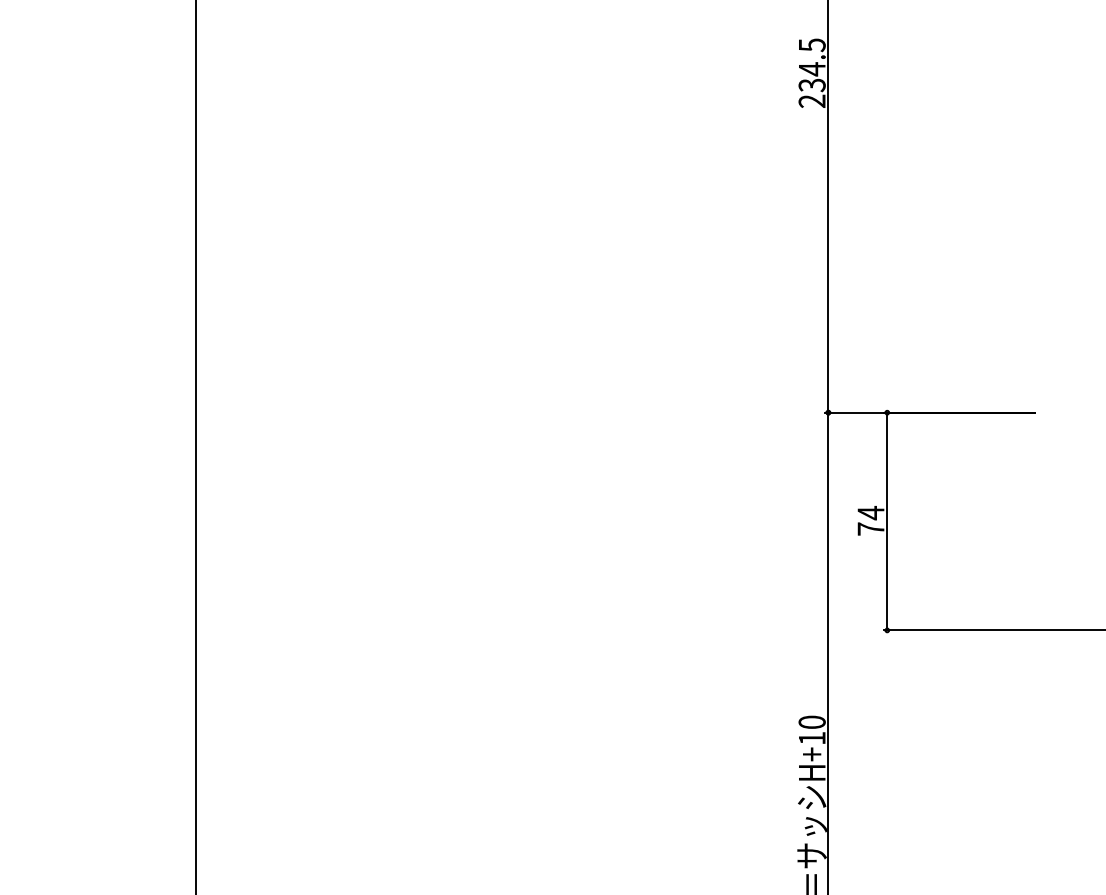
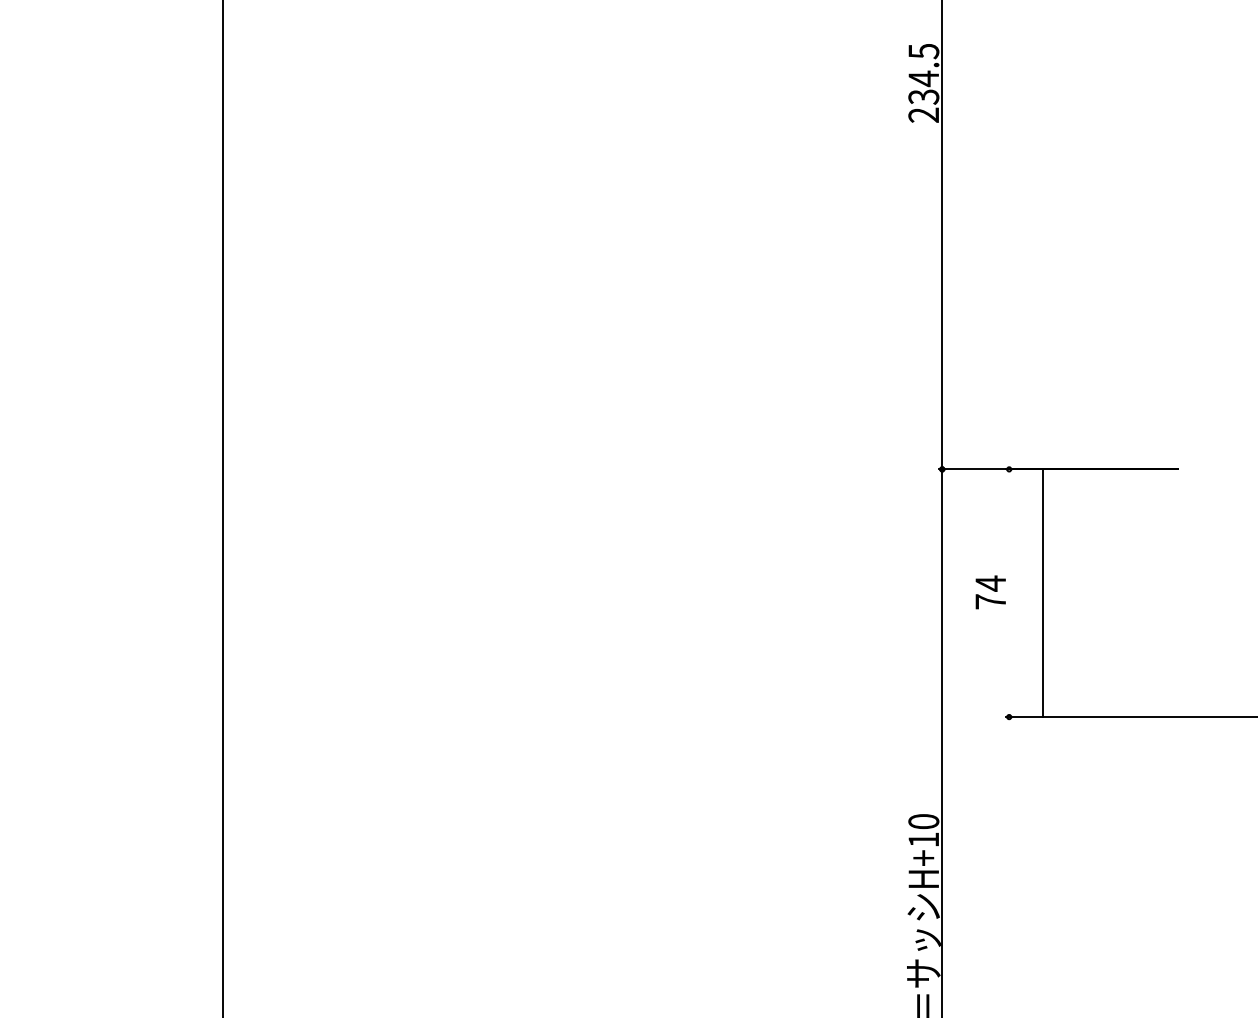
line: (887, 521) -> (1043, 593), moved

